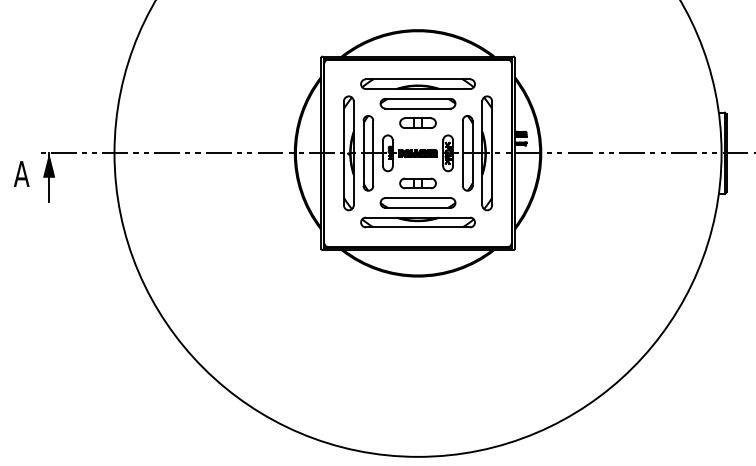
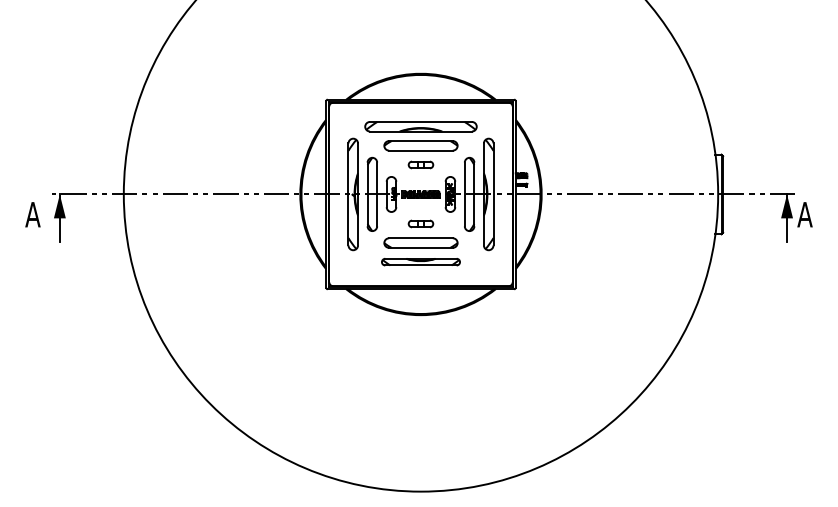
part: (417, 122) -> (420, 164), size x0.7
part: (417, 183) -> (420, 223), size x0.7
part: (417, 221) -> (420, 261), size x0.7

